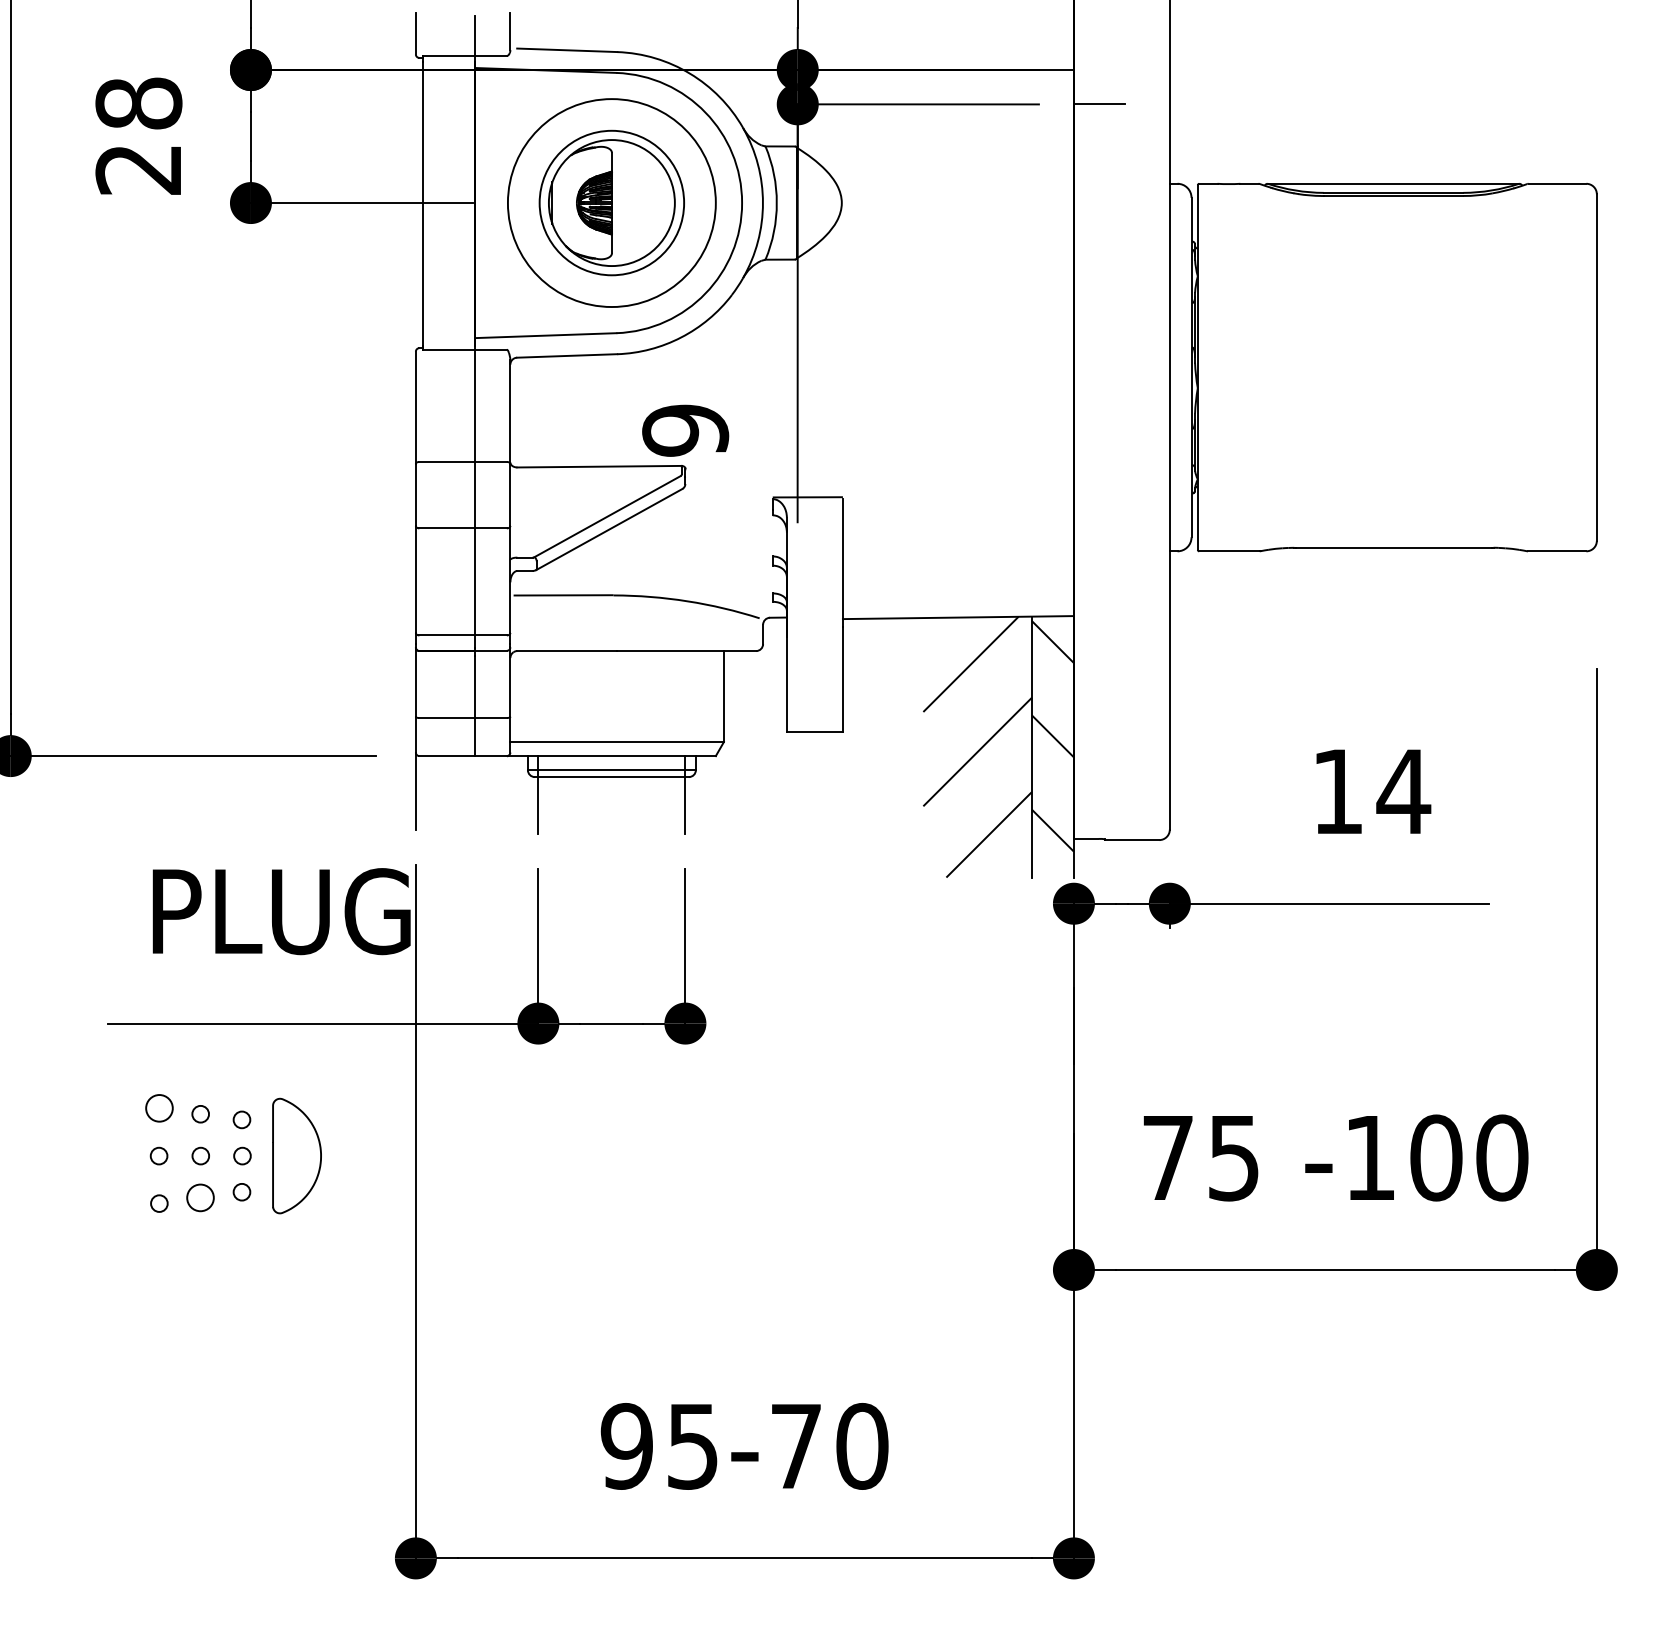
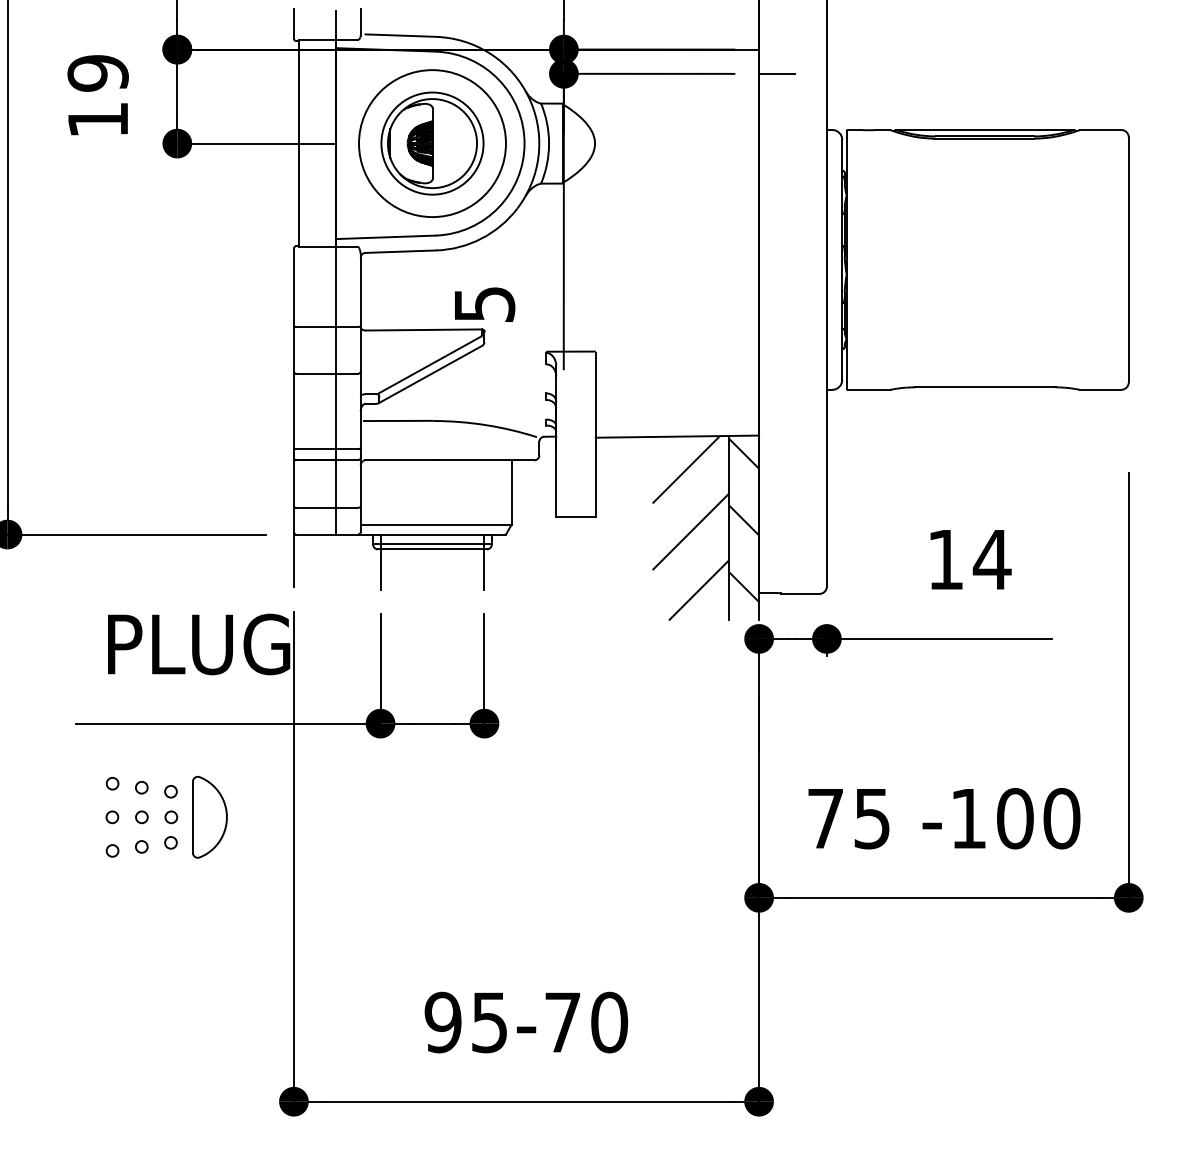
text: (138, 136) -> (97, 96), 28 -> 19
text: (685, 430) -> (484, 304), 9 -> 5
circle: (159, 1108) -> (112, 783), size x0.62
circle: (200, 1197) -> (141, 846), size x0.62

